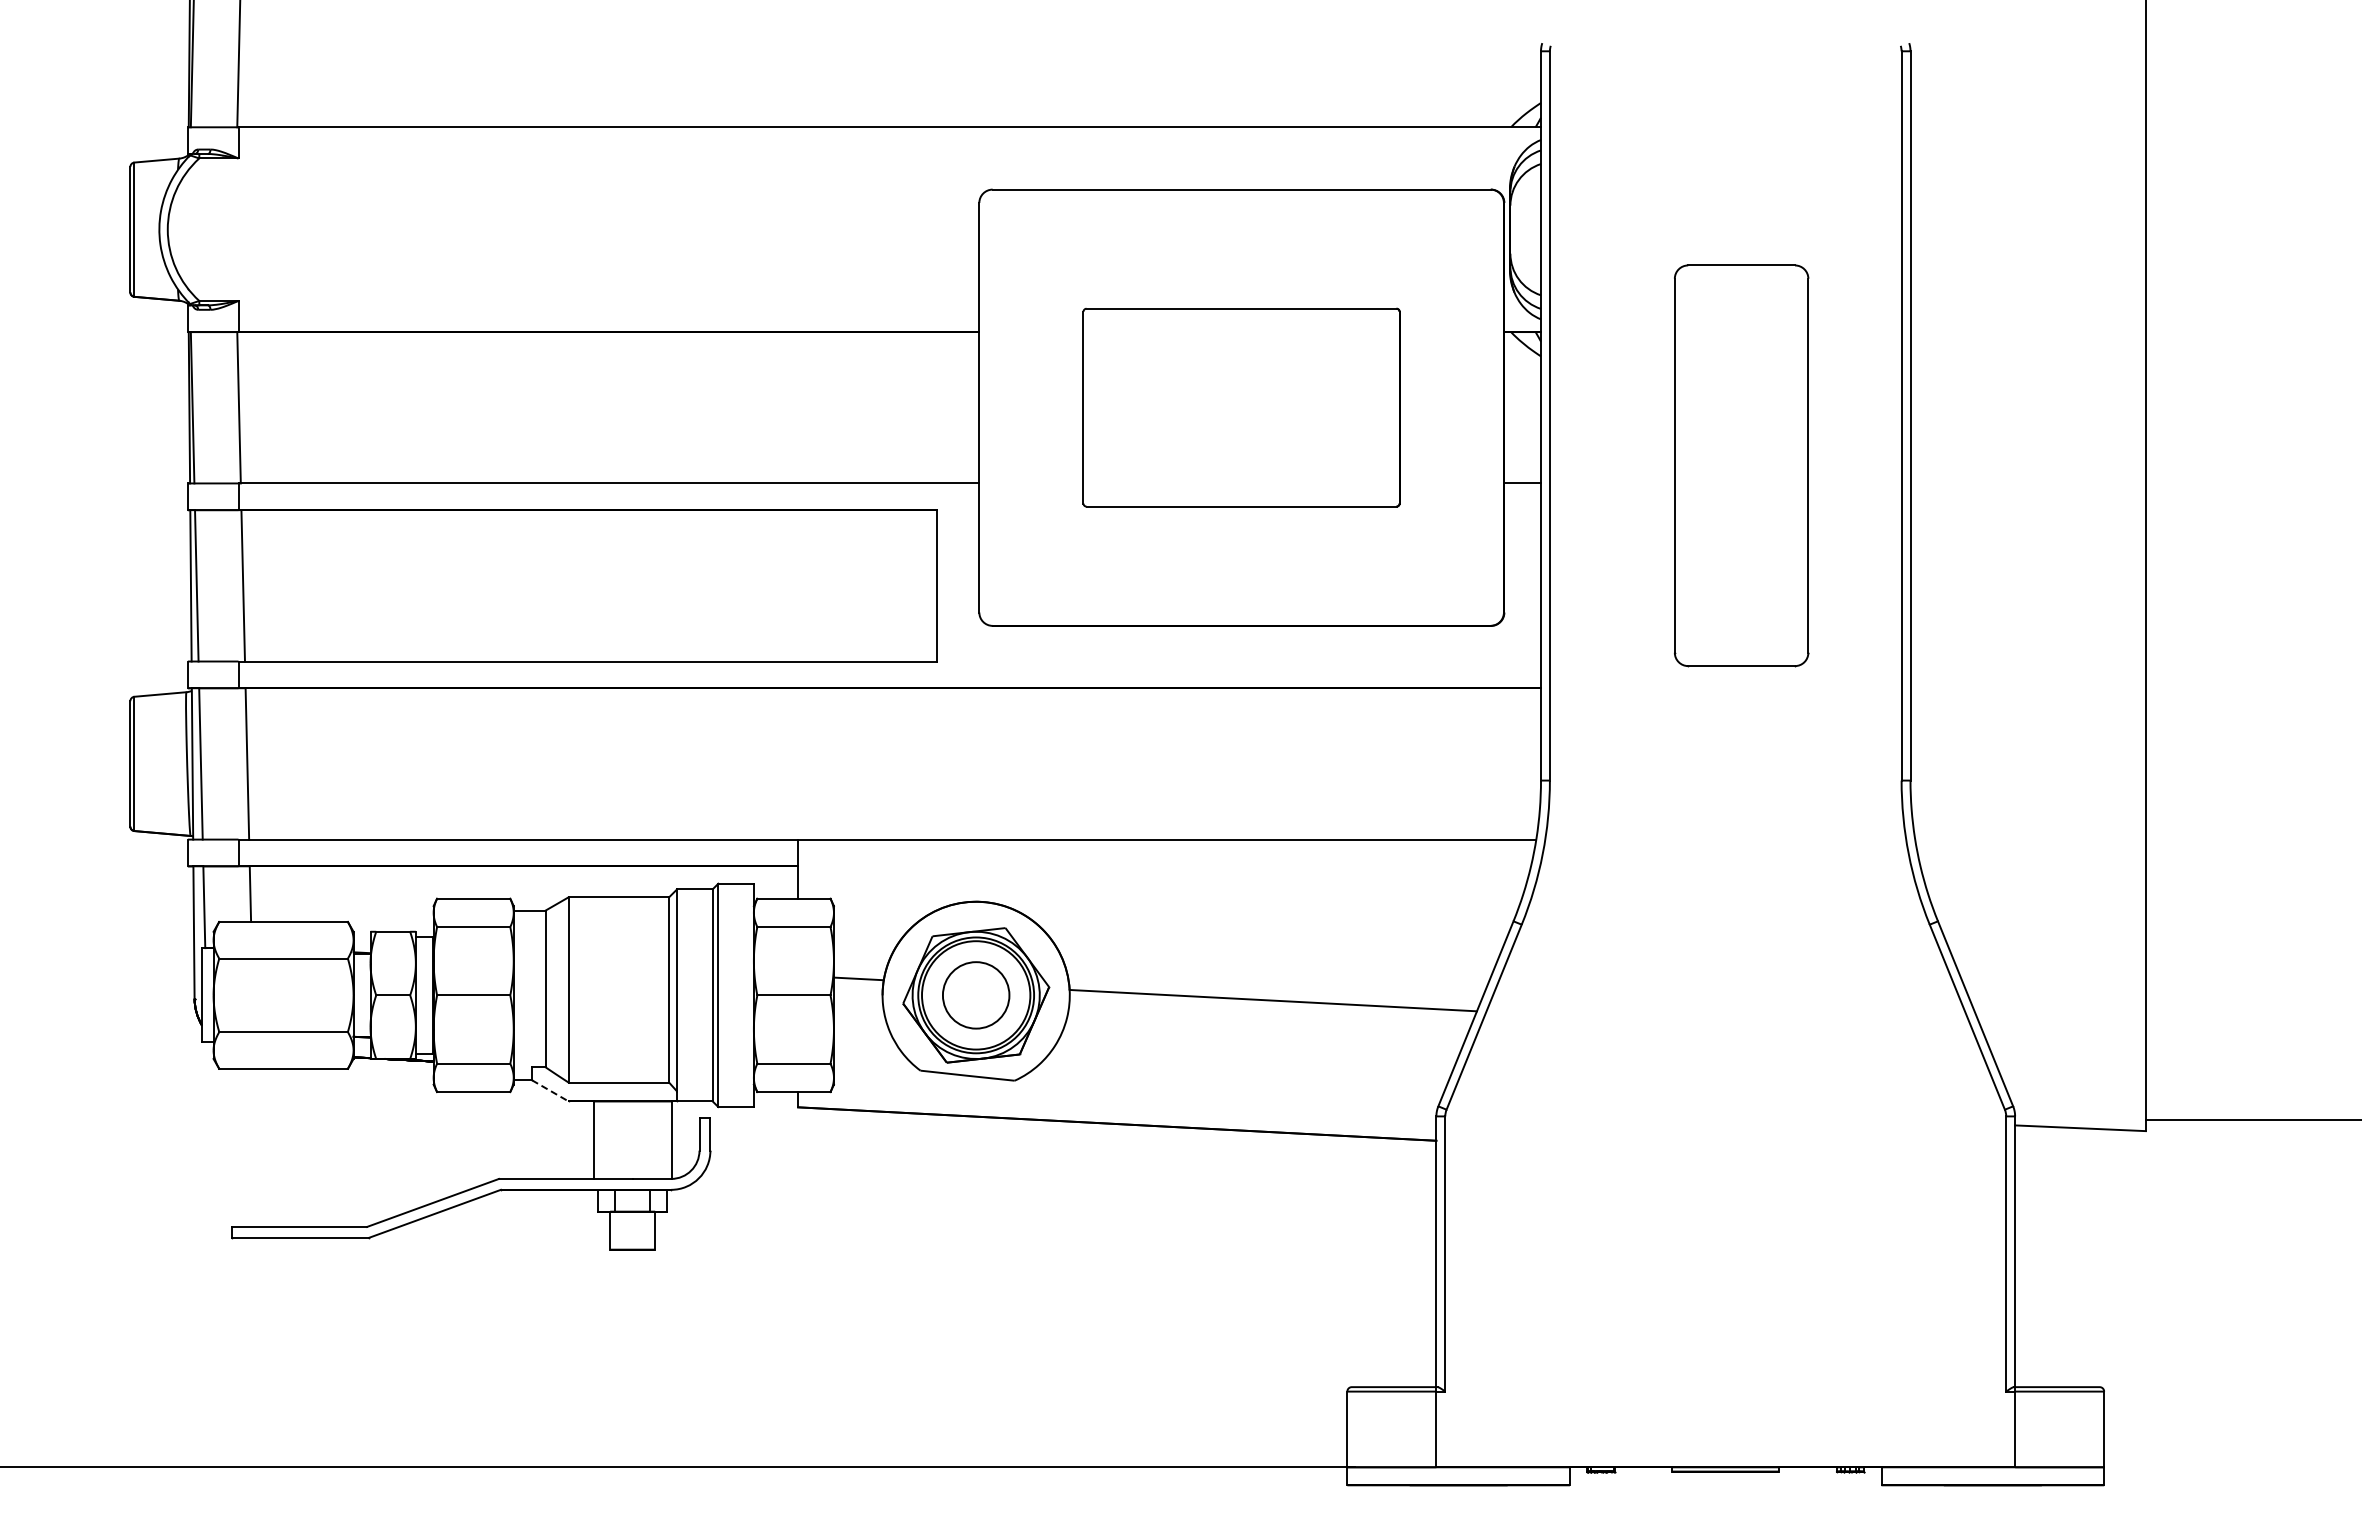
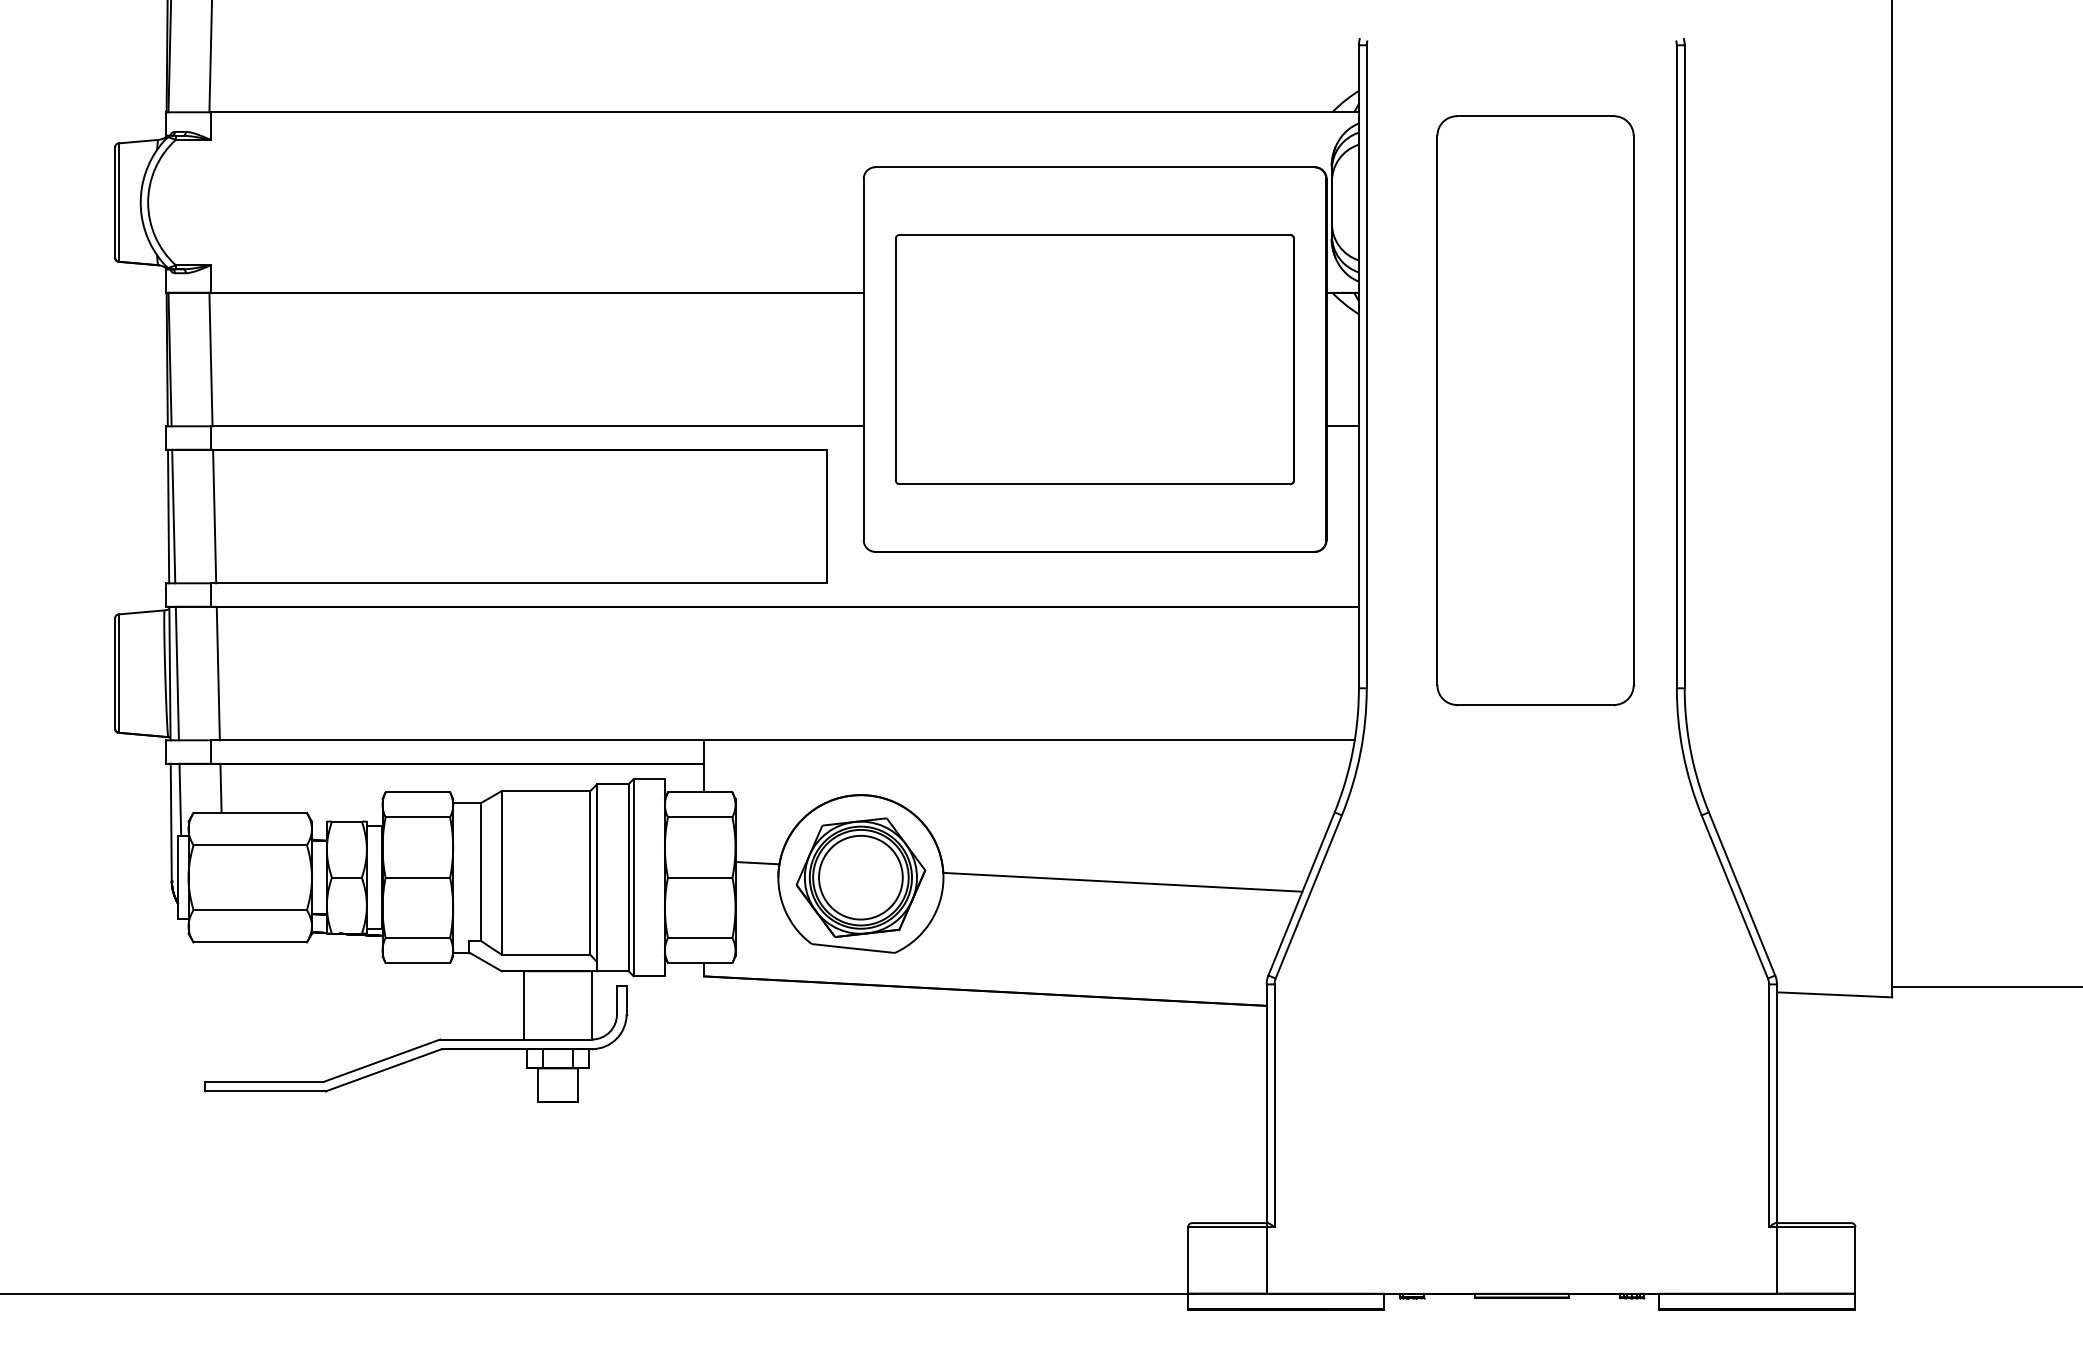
part: (1241, 407) -> (1094, 359), size x1.43
part: (1741, 465) -> (1535, 410), size x1.67
circle: (975, 994) -> (860, 876), size x1.43
line: (550, 1091) -> (485, 962), dashed -> solid

